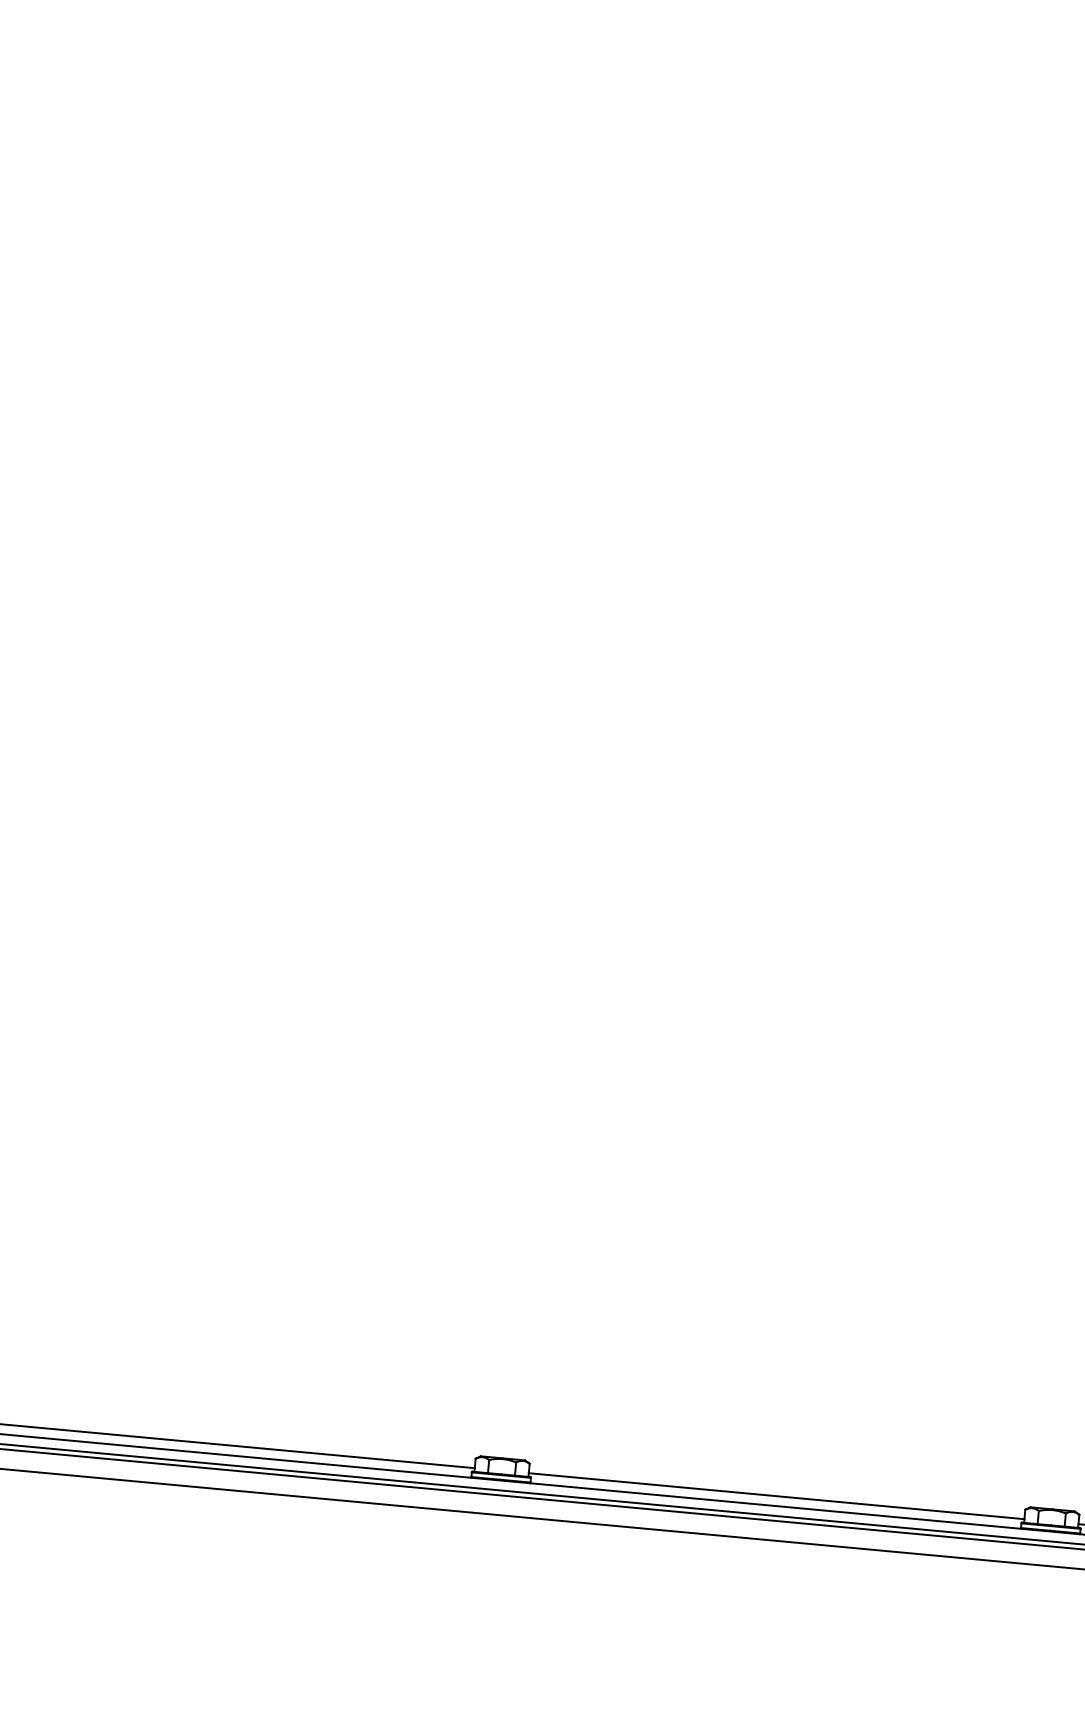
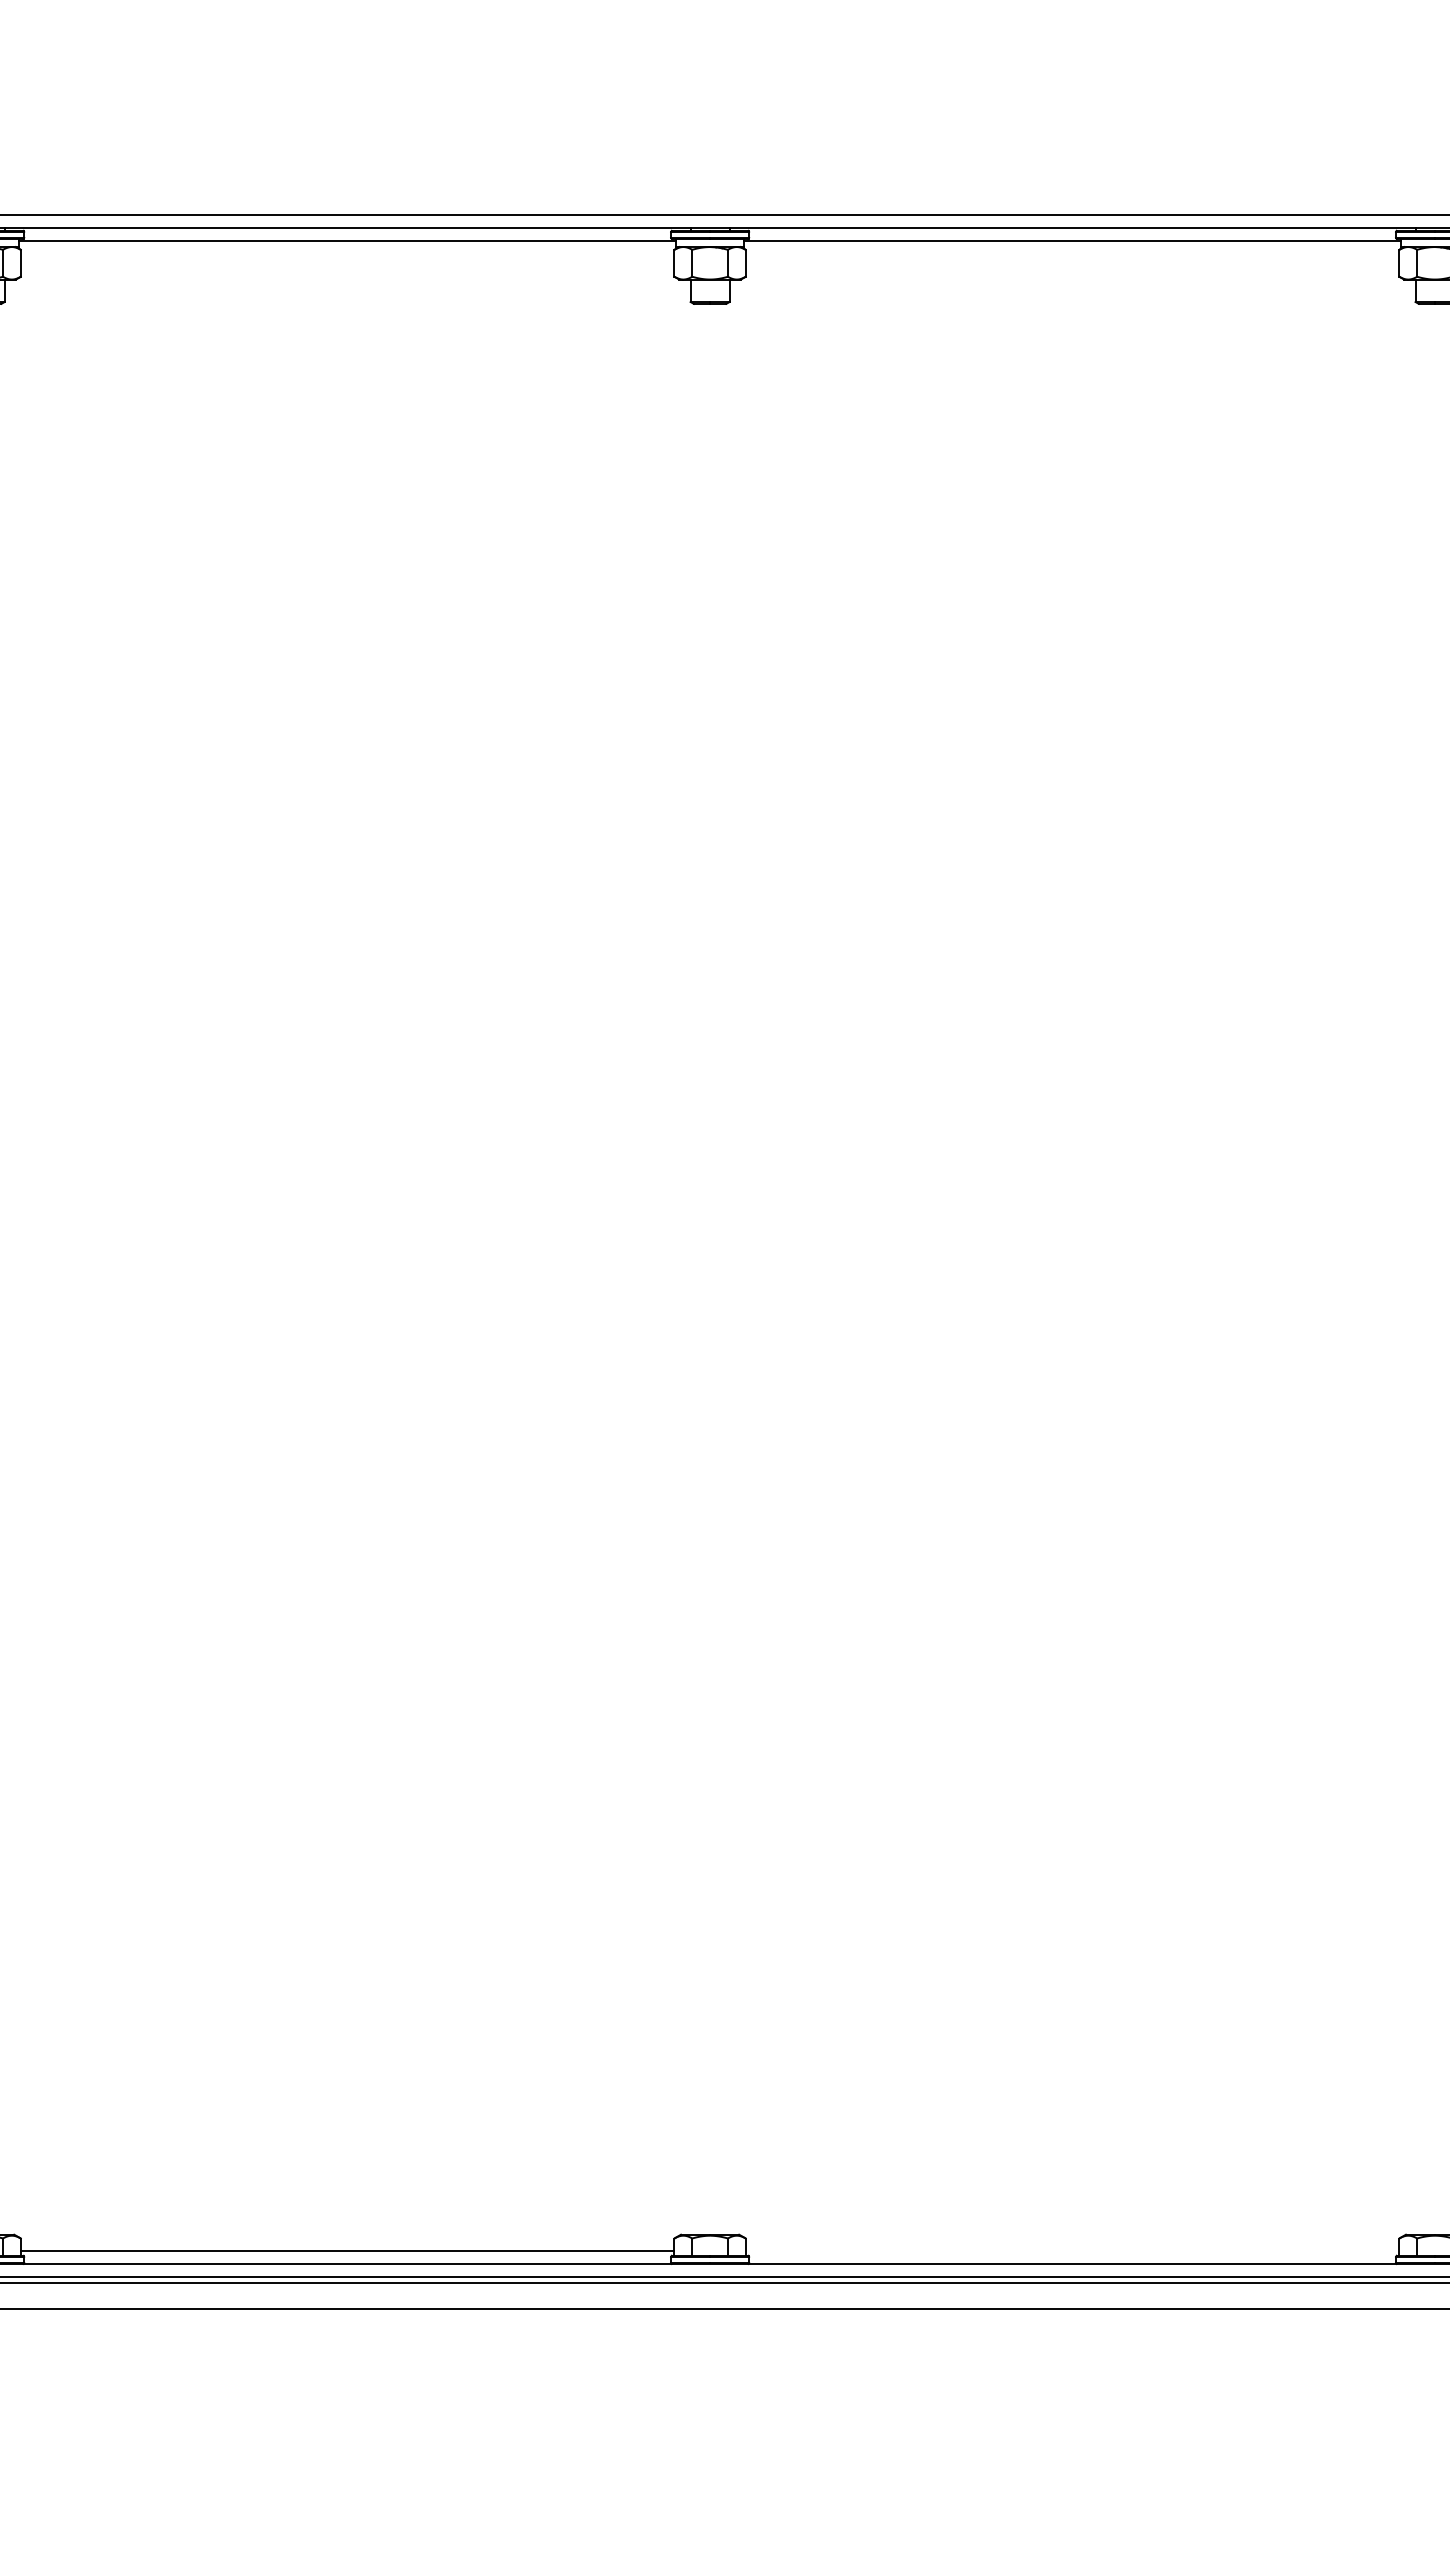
line: (776, 1495) -> (1072, 2250), removed

